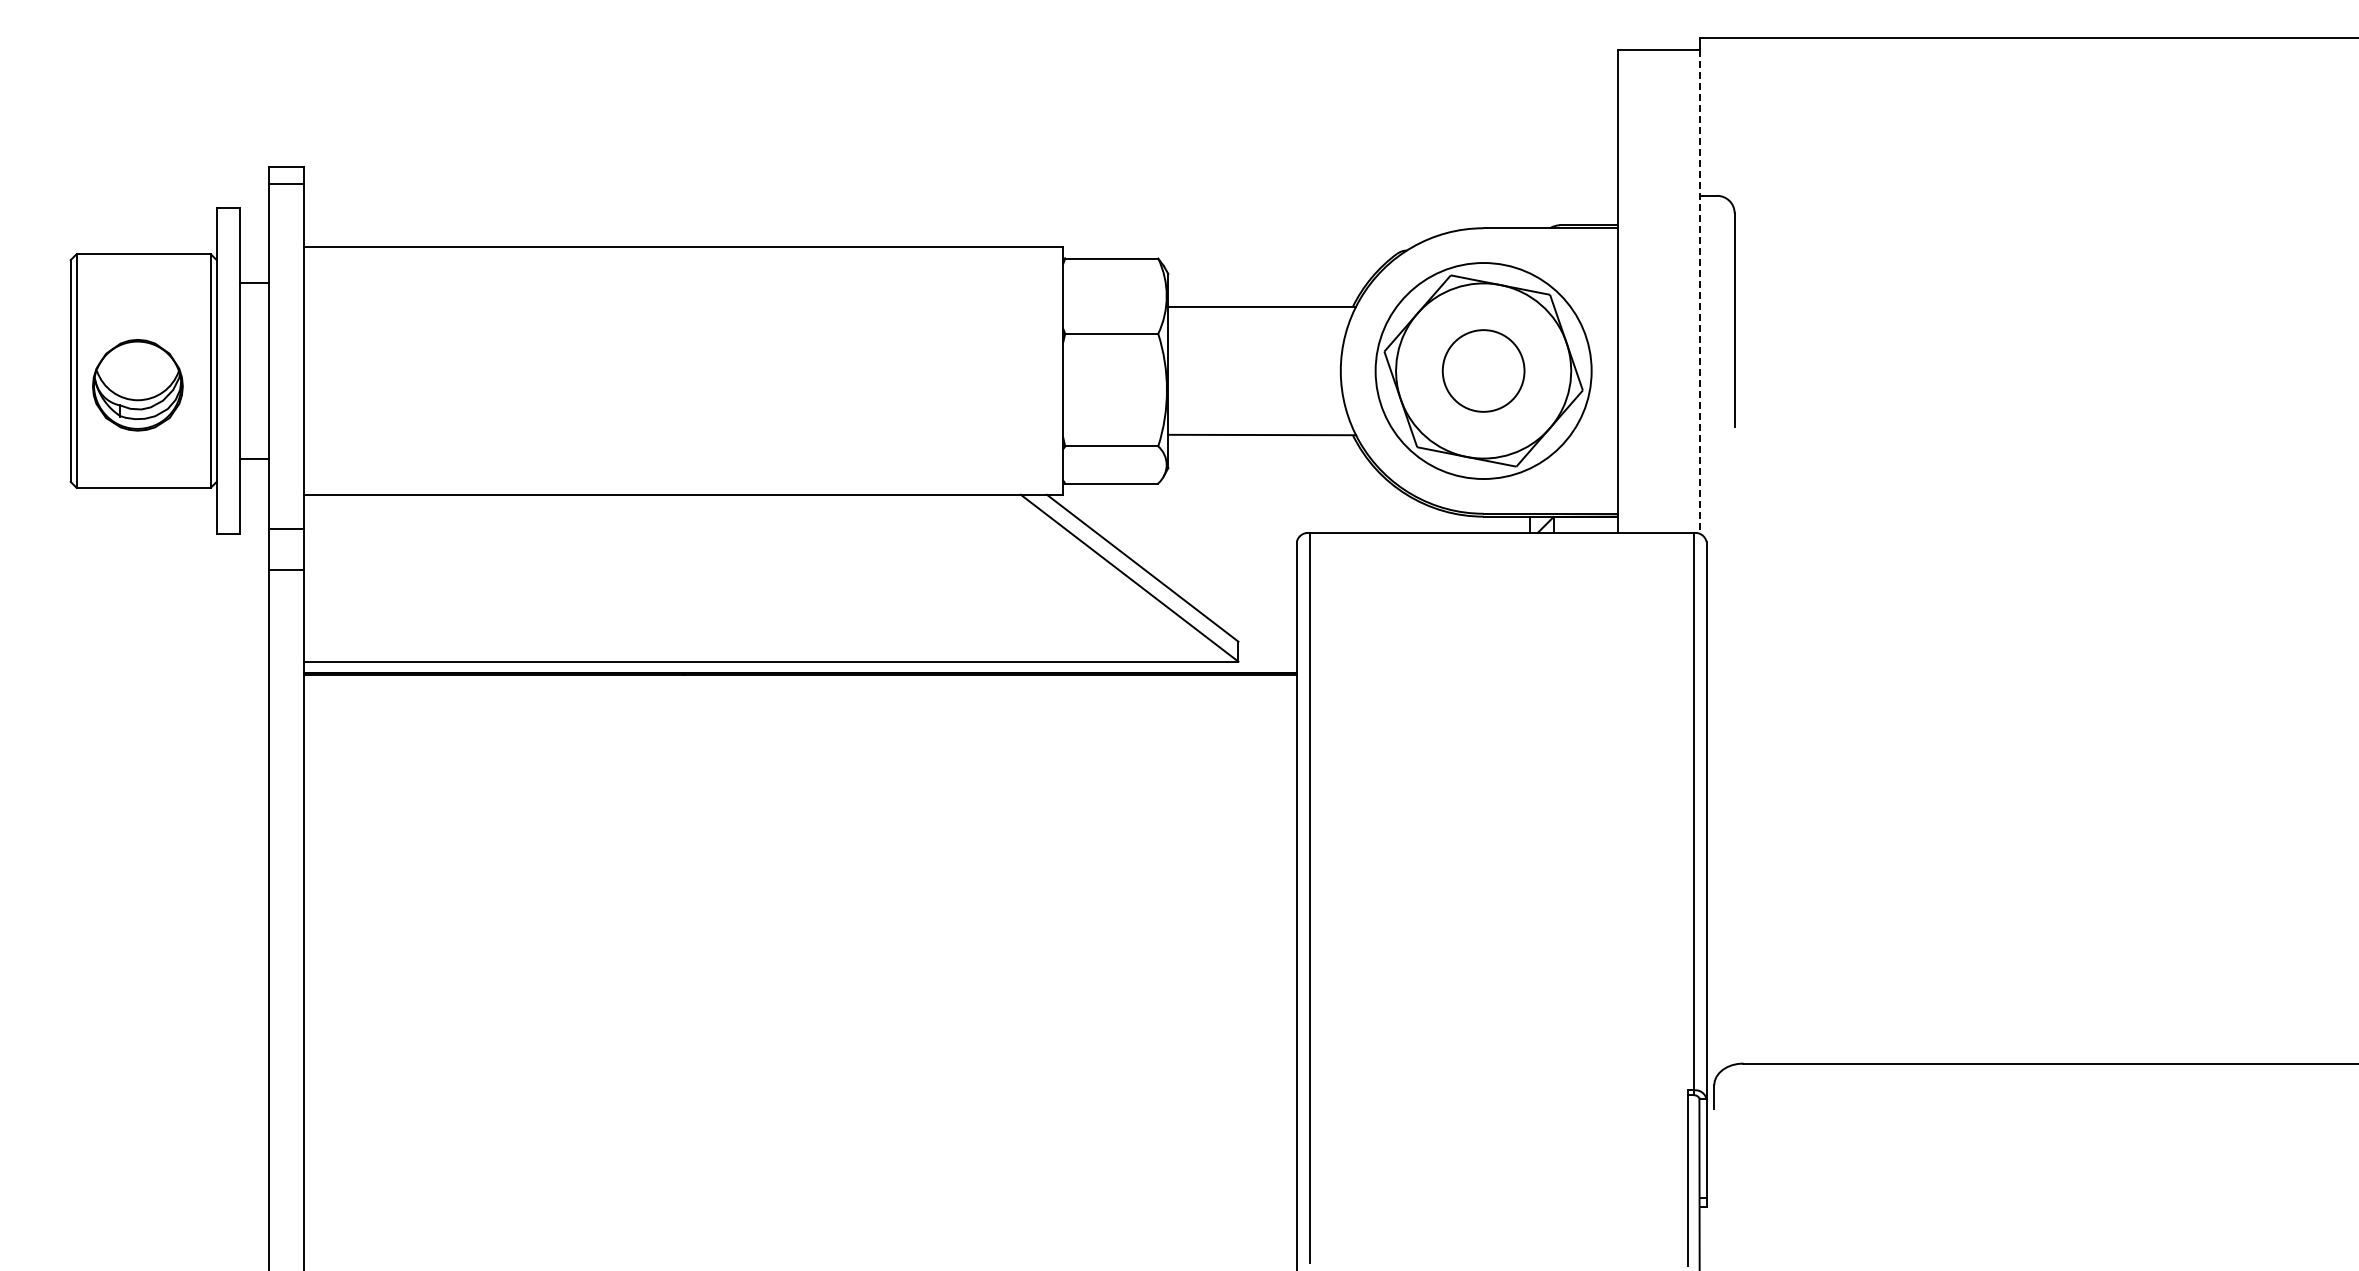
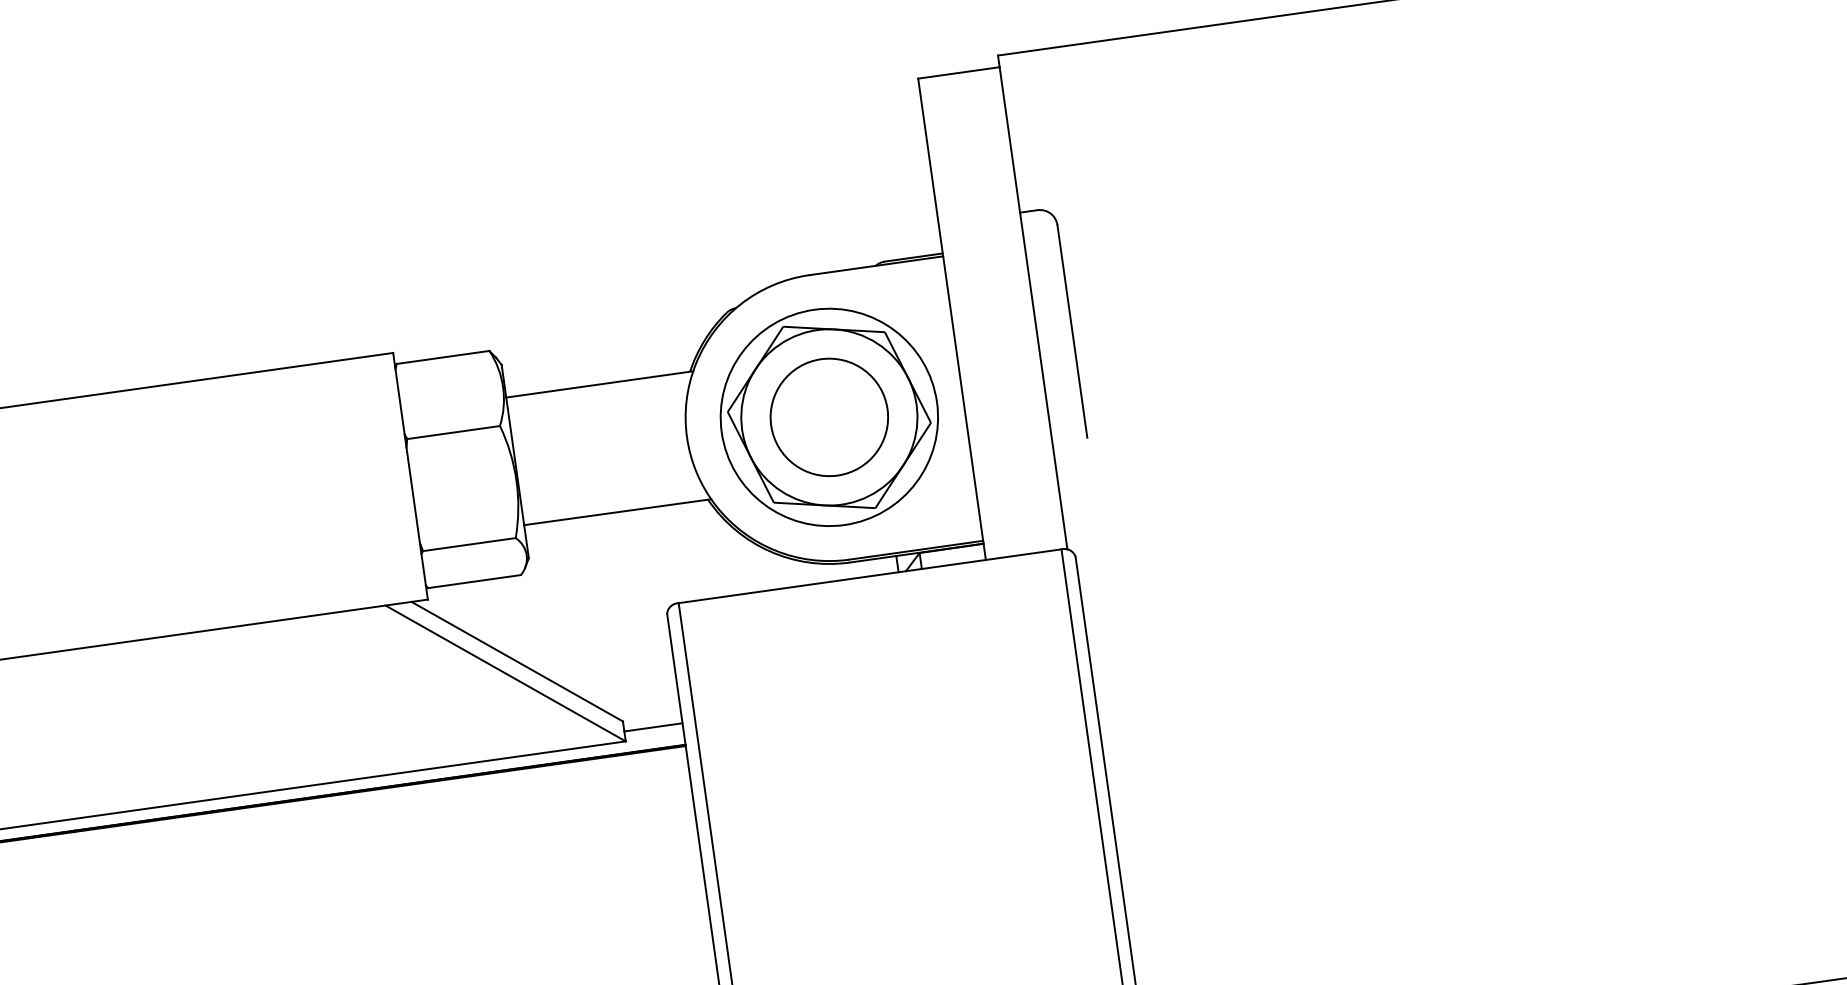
line: (1699, 292) -> (1033, 308), dashed -> solid
circle: (1483, 370) -> (829, 416), size x1.43
line: (1267, 651) -> (653, 727), added

